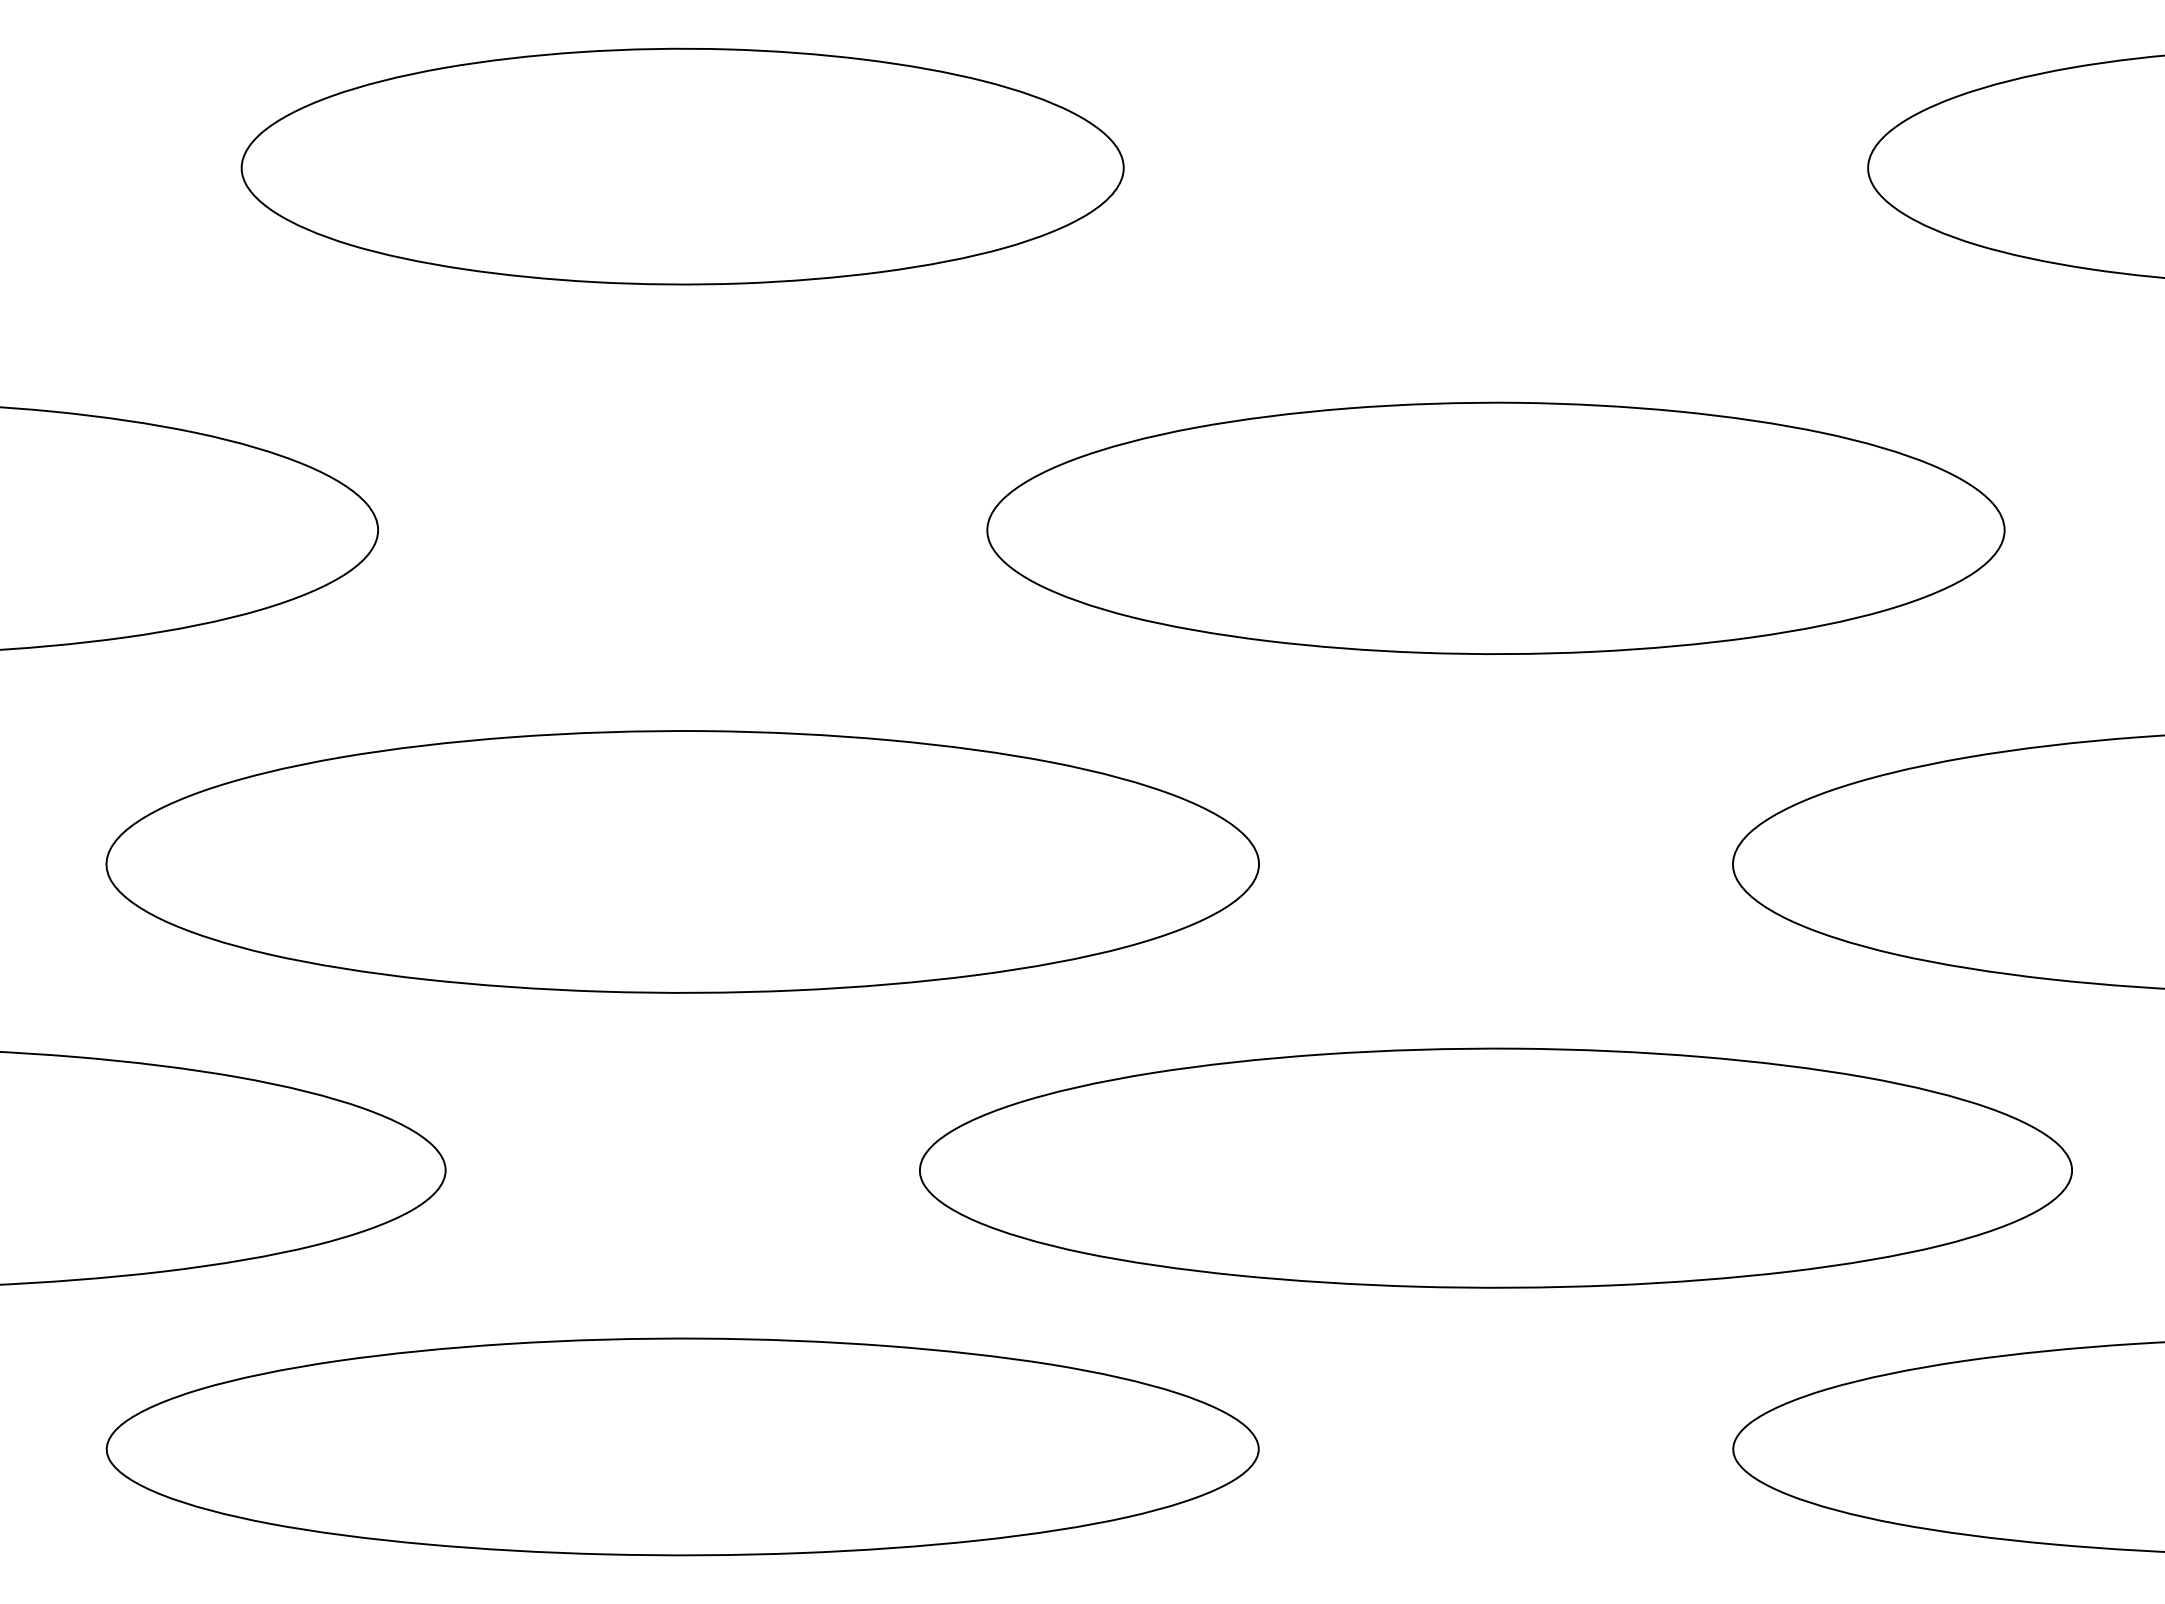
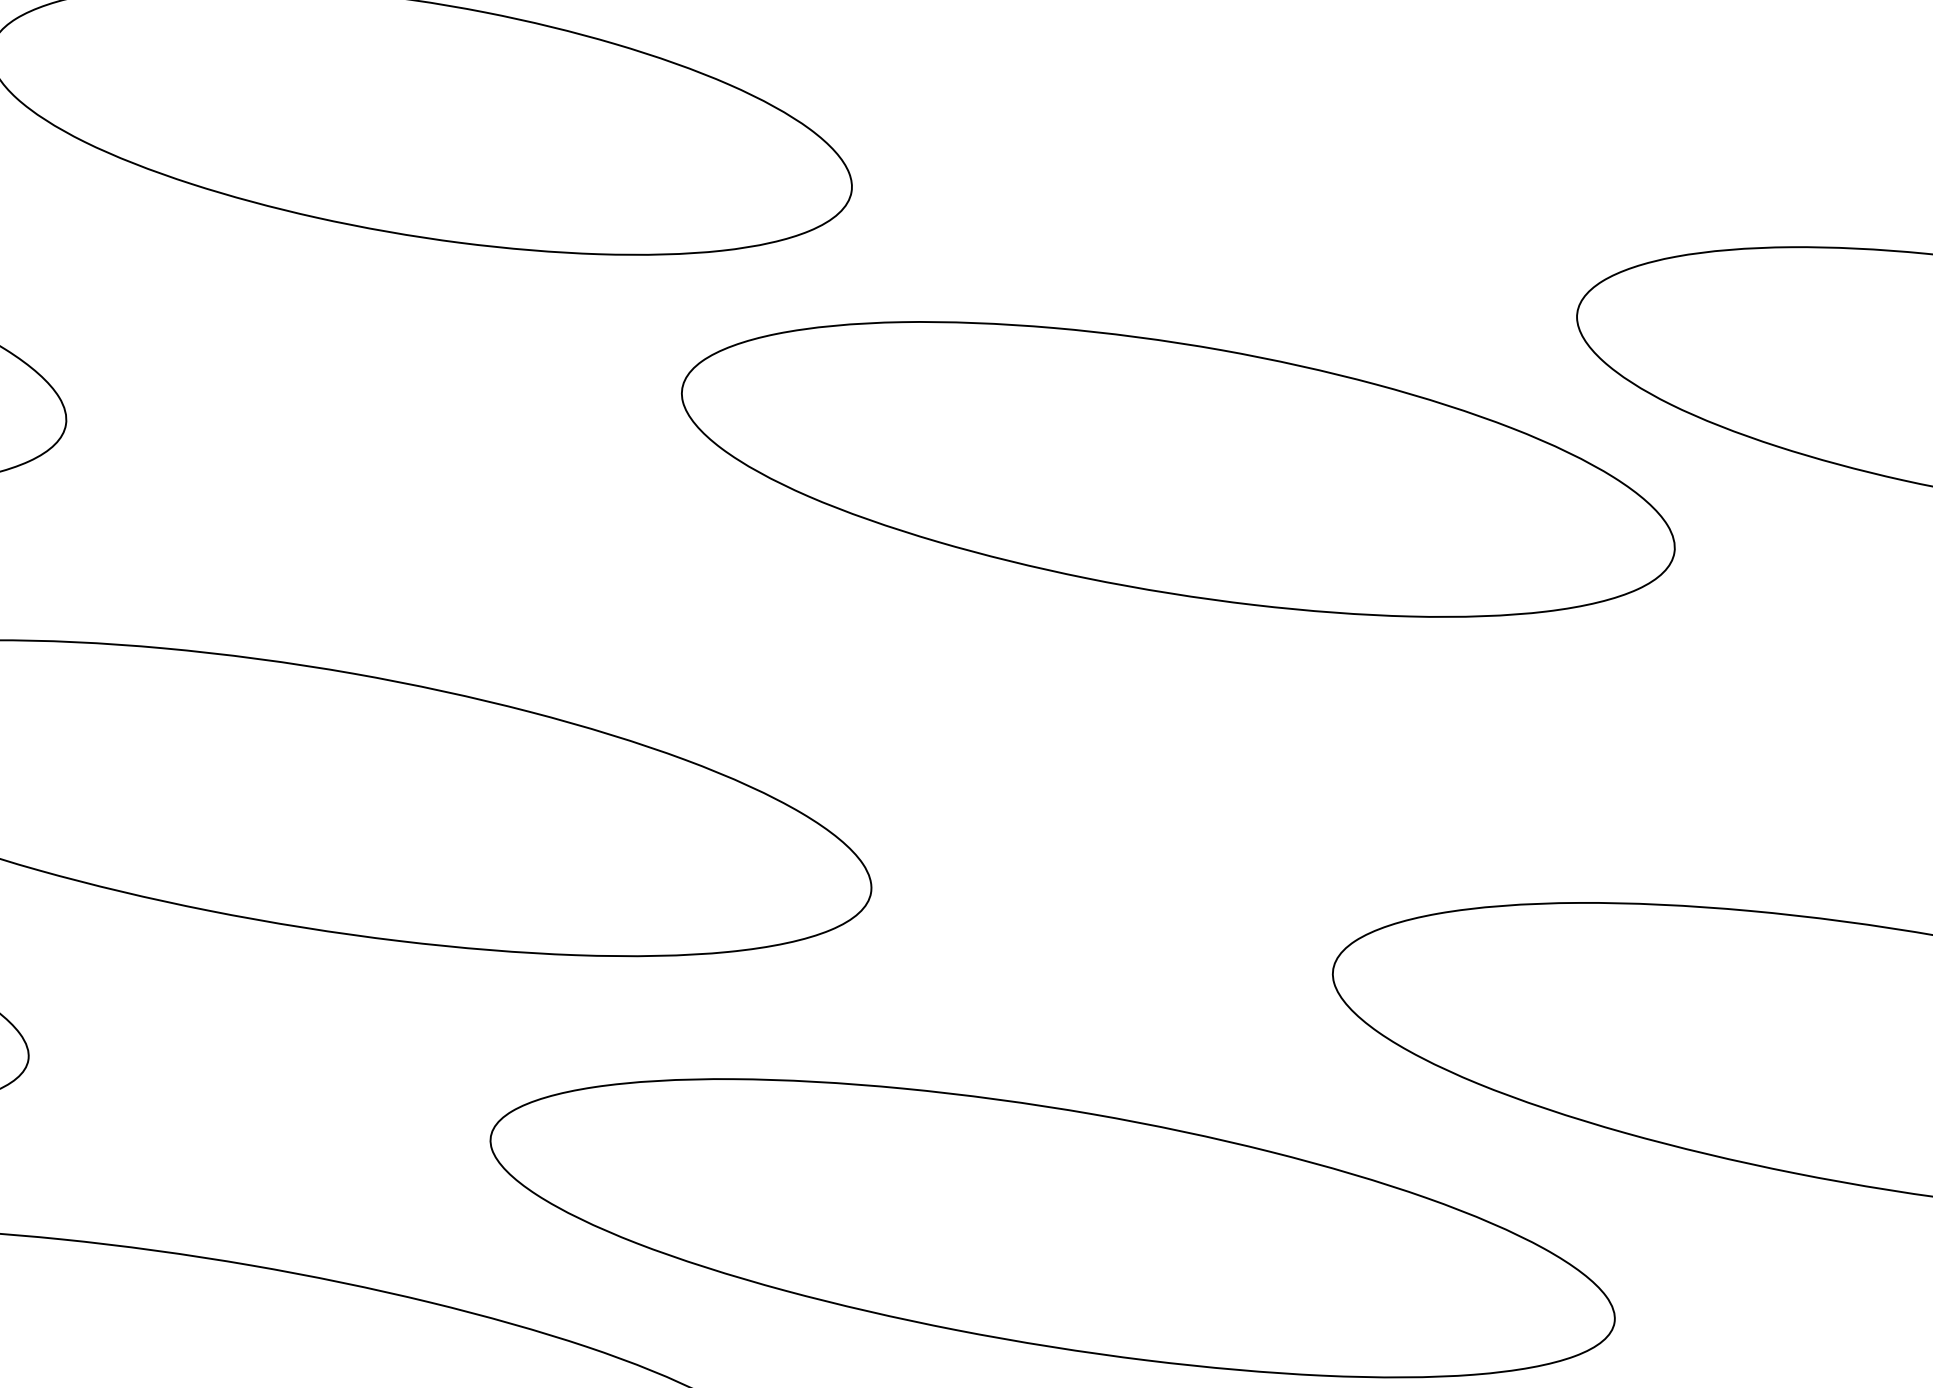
part: (1495, 527) -> (1178, 467), moved

